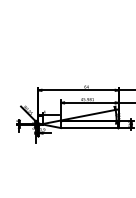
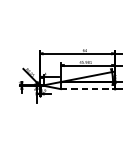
line: (89, 128) -> (87, 89), solid -> dashed

